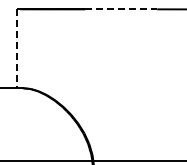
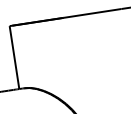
line: (121, 9) -> (92, 13), dashed -> solid
line: (17, 49) -> (14, 58), dashed -> solid

